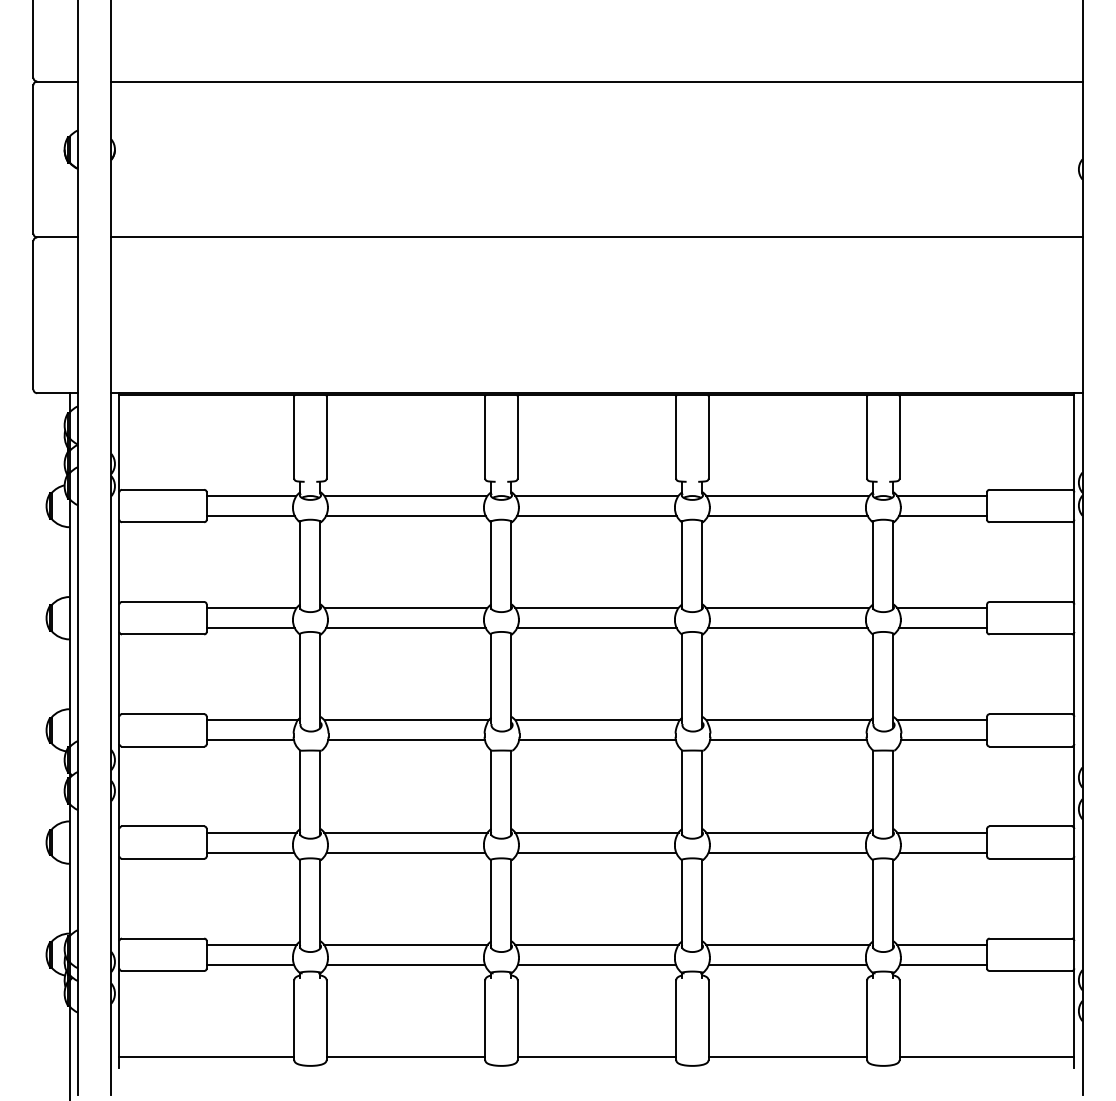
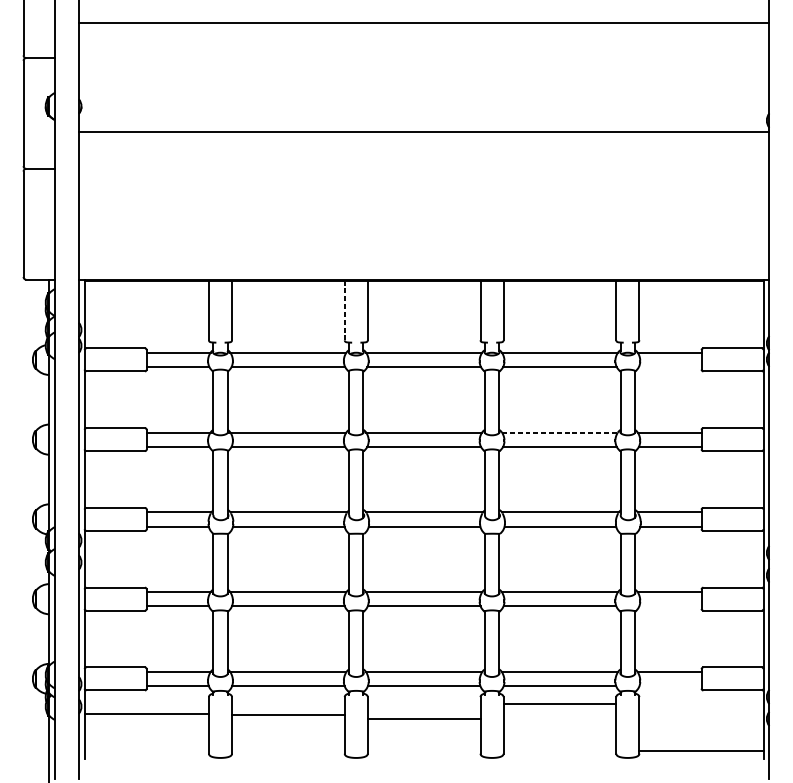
line: (596, 81) -> (423, 22), moved
line: (596, 237) -> (423, 131), moved
line: (485, 437) -> (344, 311), solid -> dashed
line: (943, 516) -> (670, 367), removed
line: (788, 608) -> (560, 432), solid -> dashed
line: (943, 852) -> (670, 606), removed
line: (943, 964) -> (670, 685), removed
line: (206, 1056) -> (146, 713), moved
line: (405, 1056) -> (288, 715), moved
line: (596, 1056) -> (423, 718), moved
line: (787, 1056) -> (559, 703), moved

